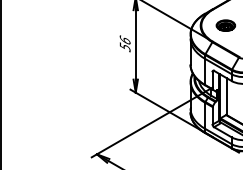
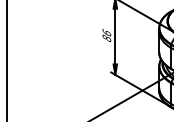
text: (124, 47) -> (106, 38), 56 -> 86

